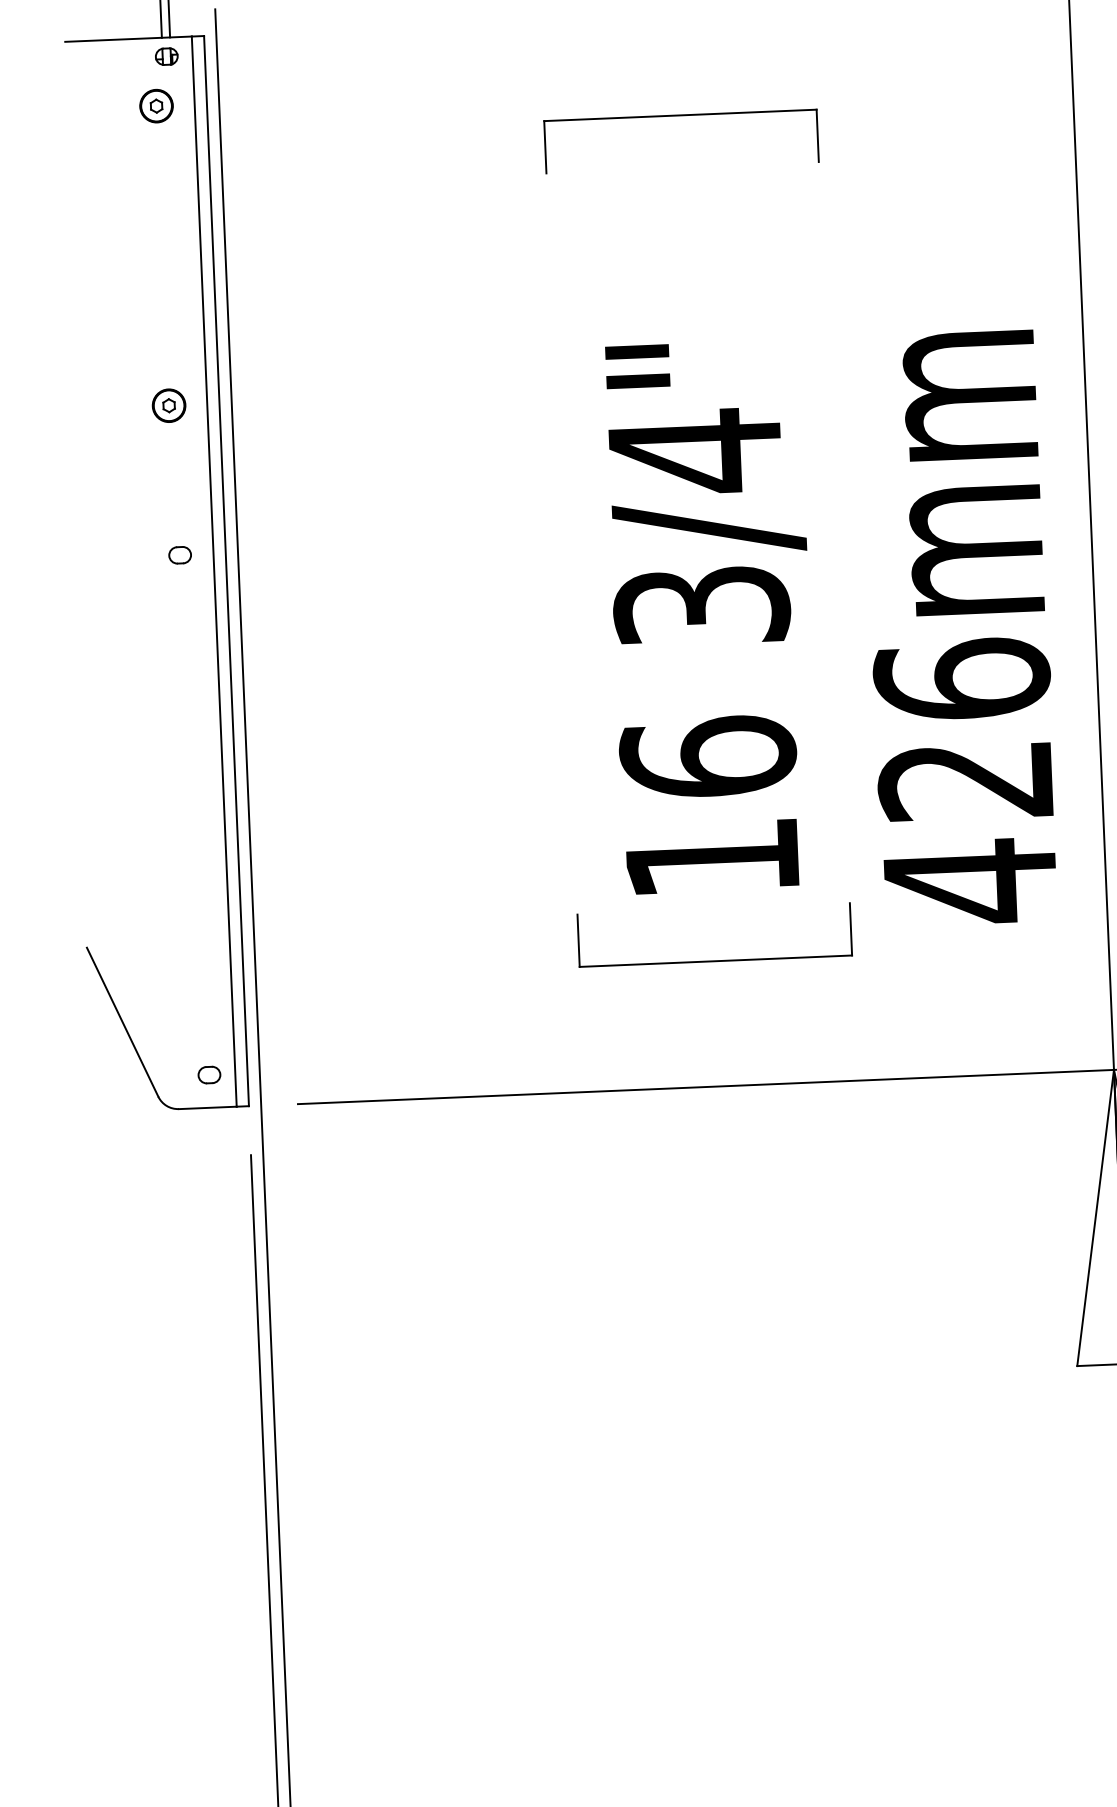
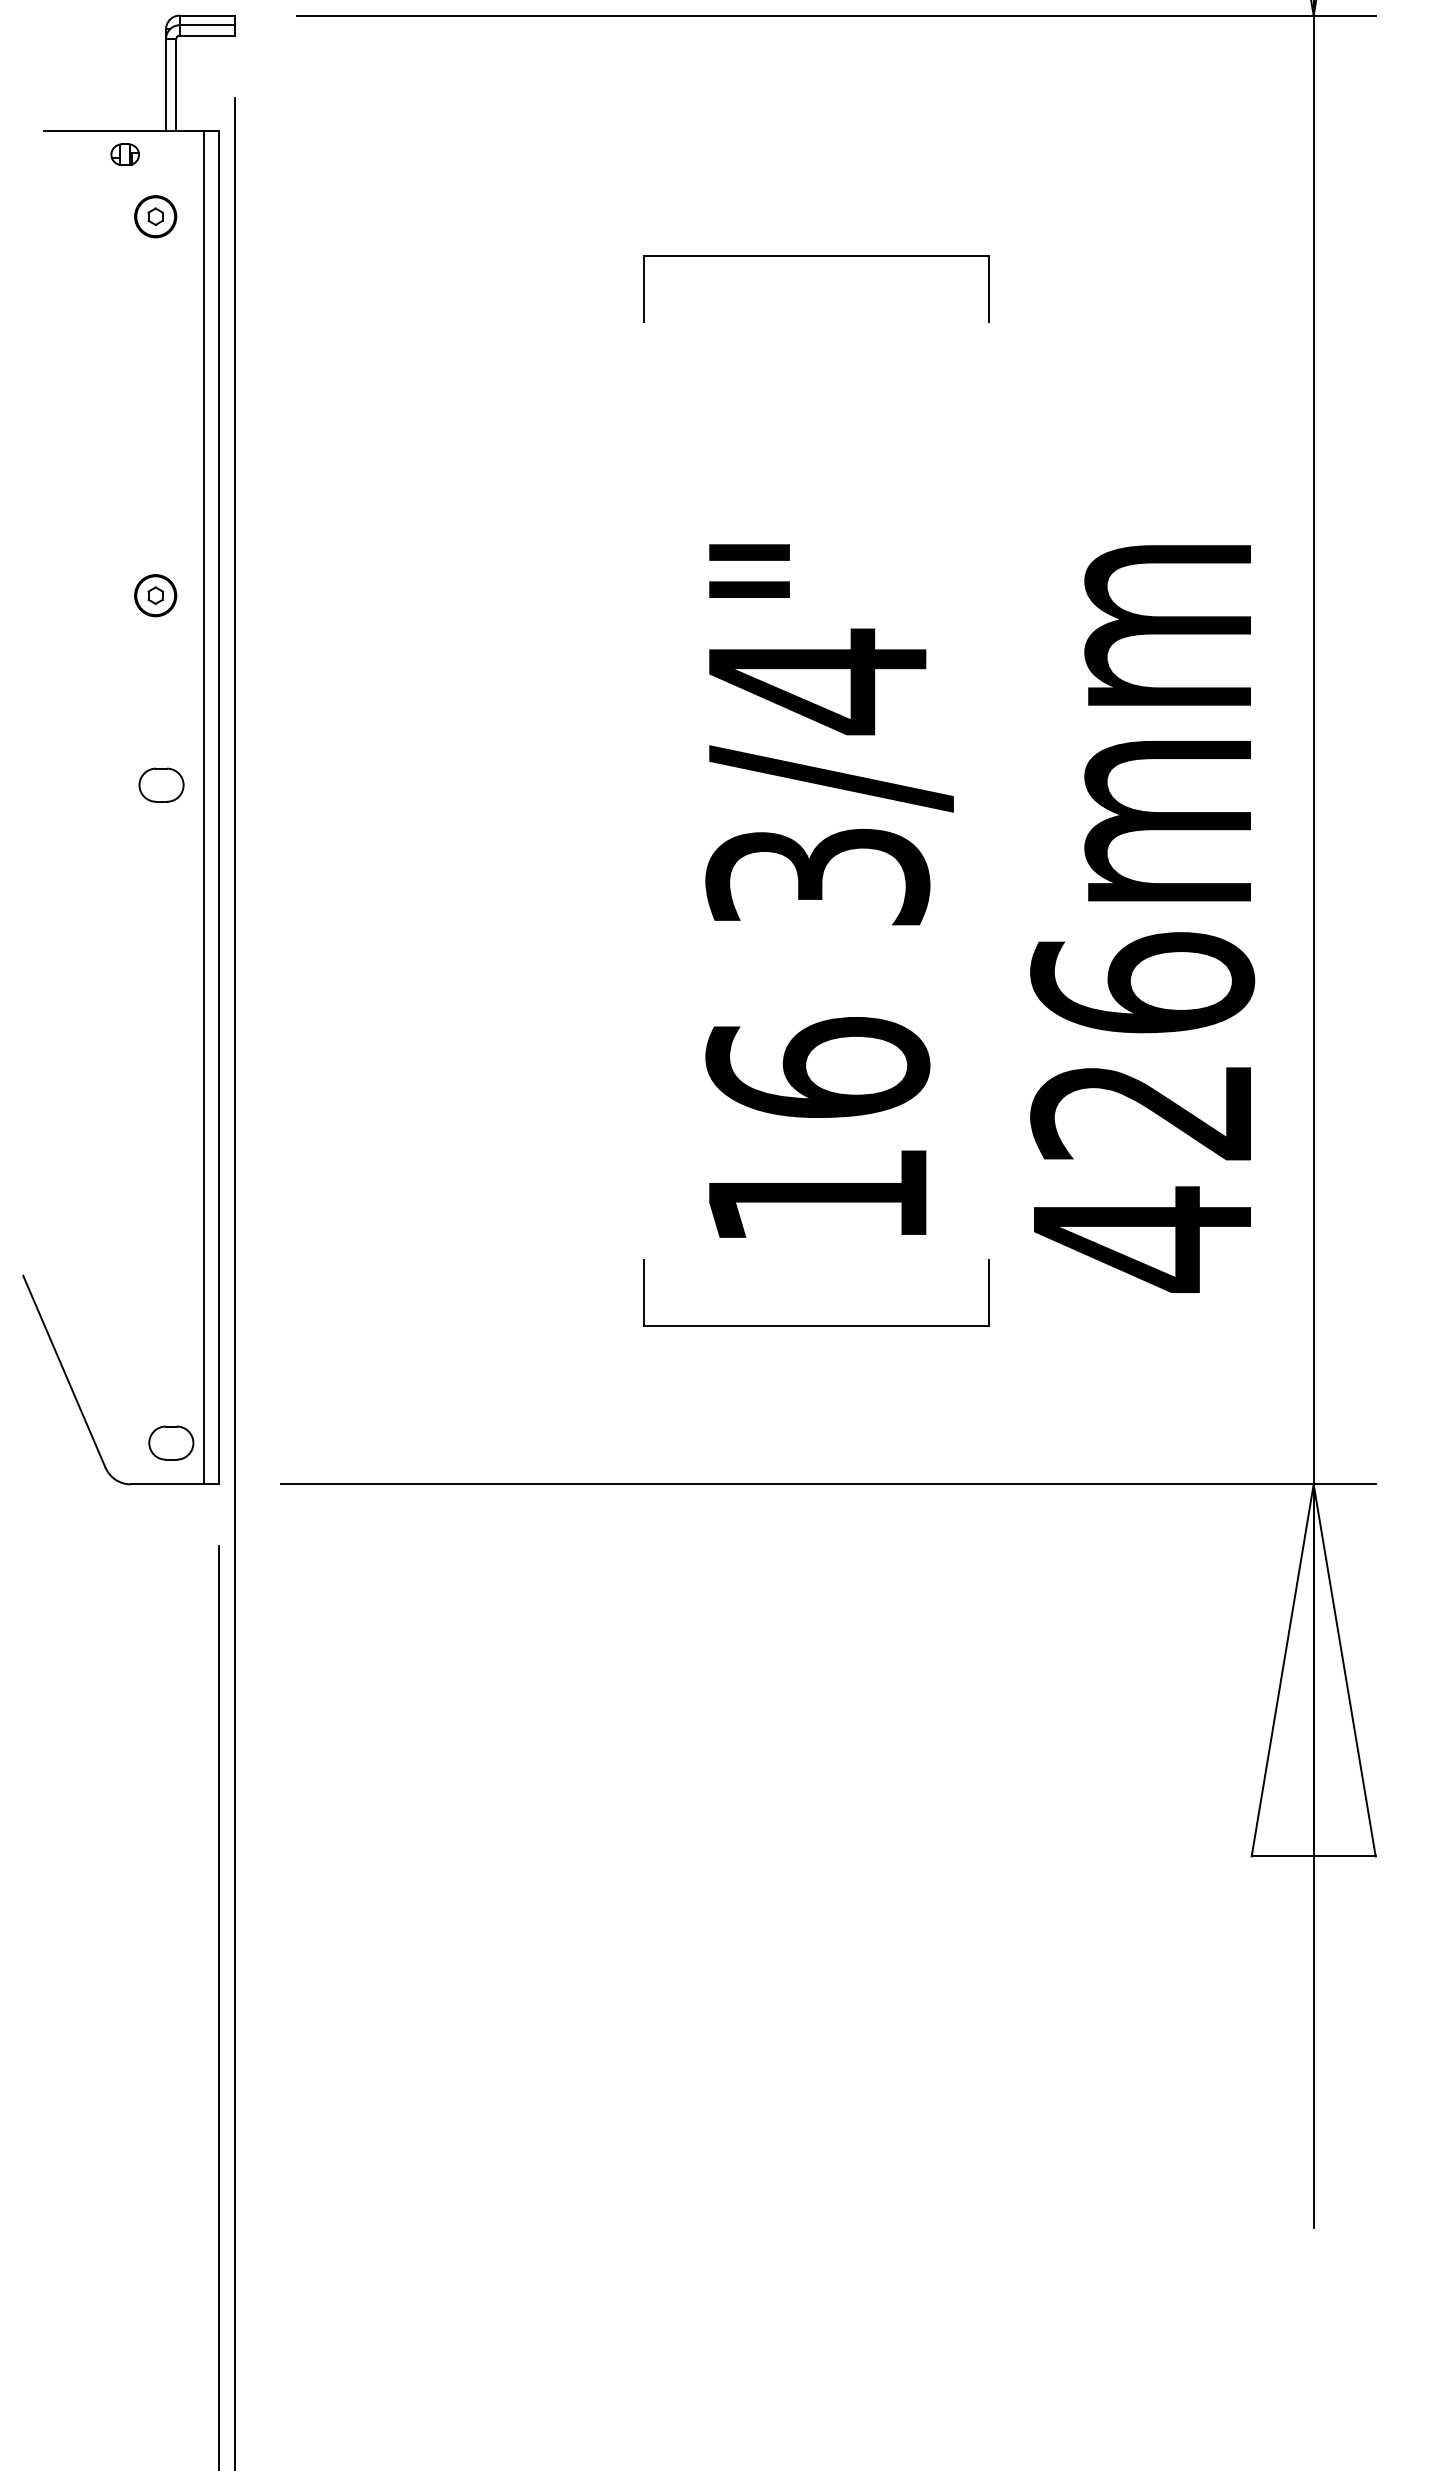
part: (166, 56) -> (124, 154), moved
part: (179, 554) -> (161, 784), size x1.6
part: (208, 1074) -> (170, 1442), size x1.6

